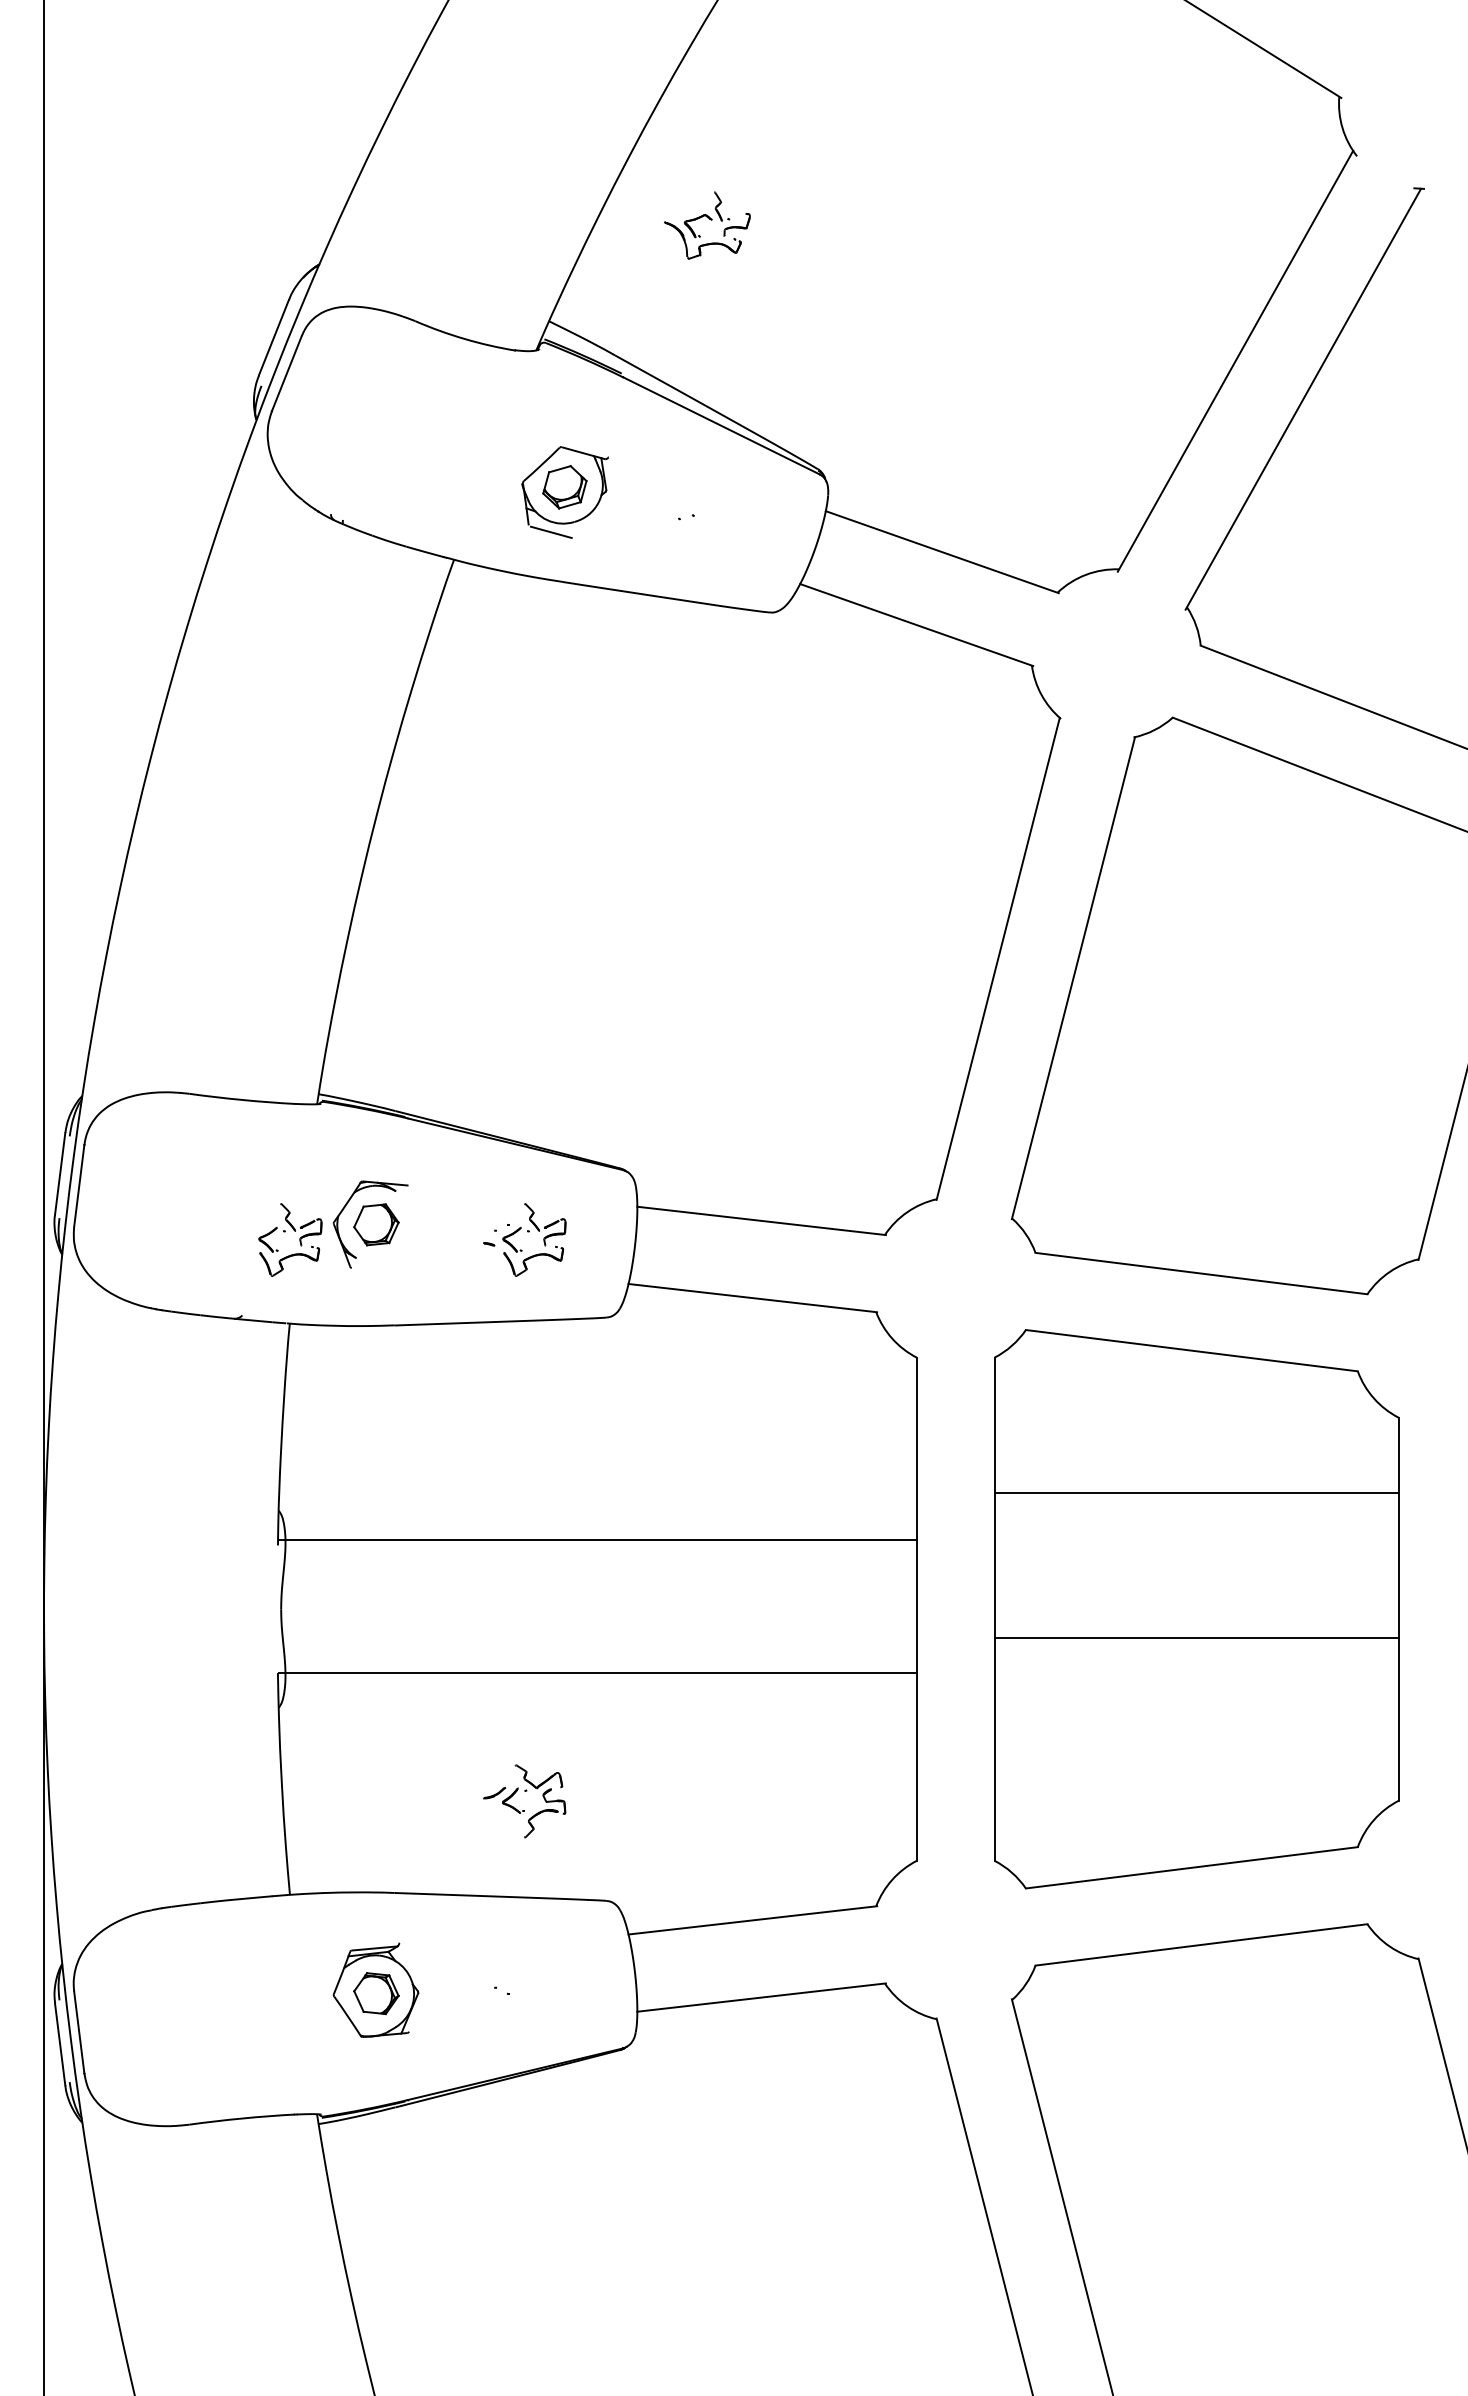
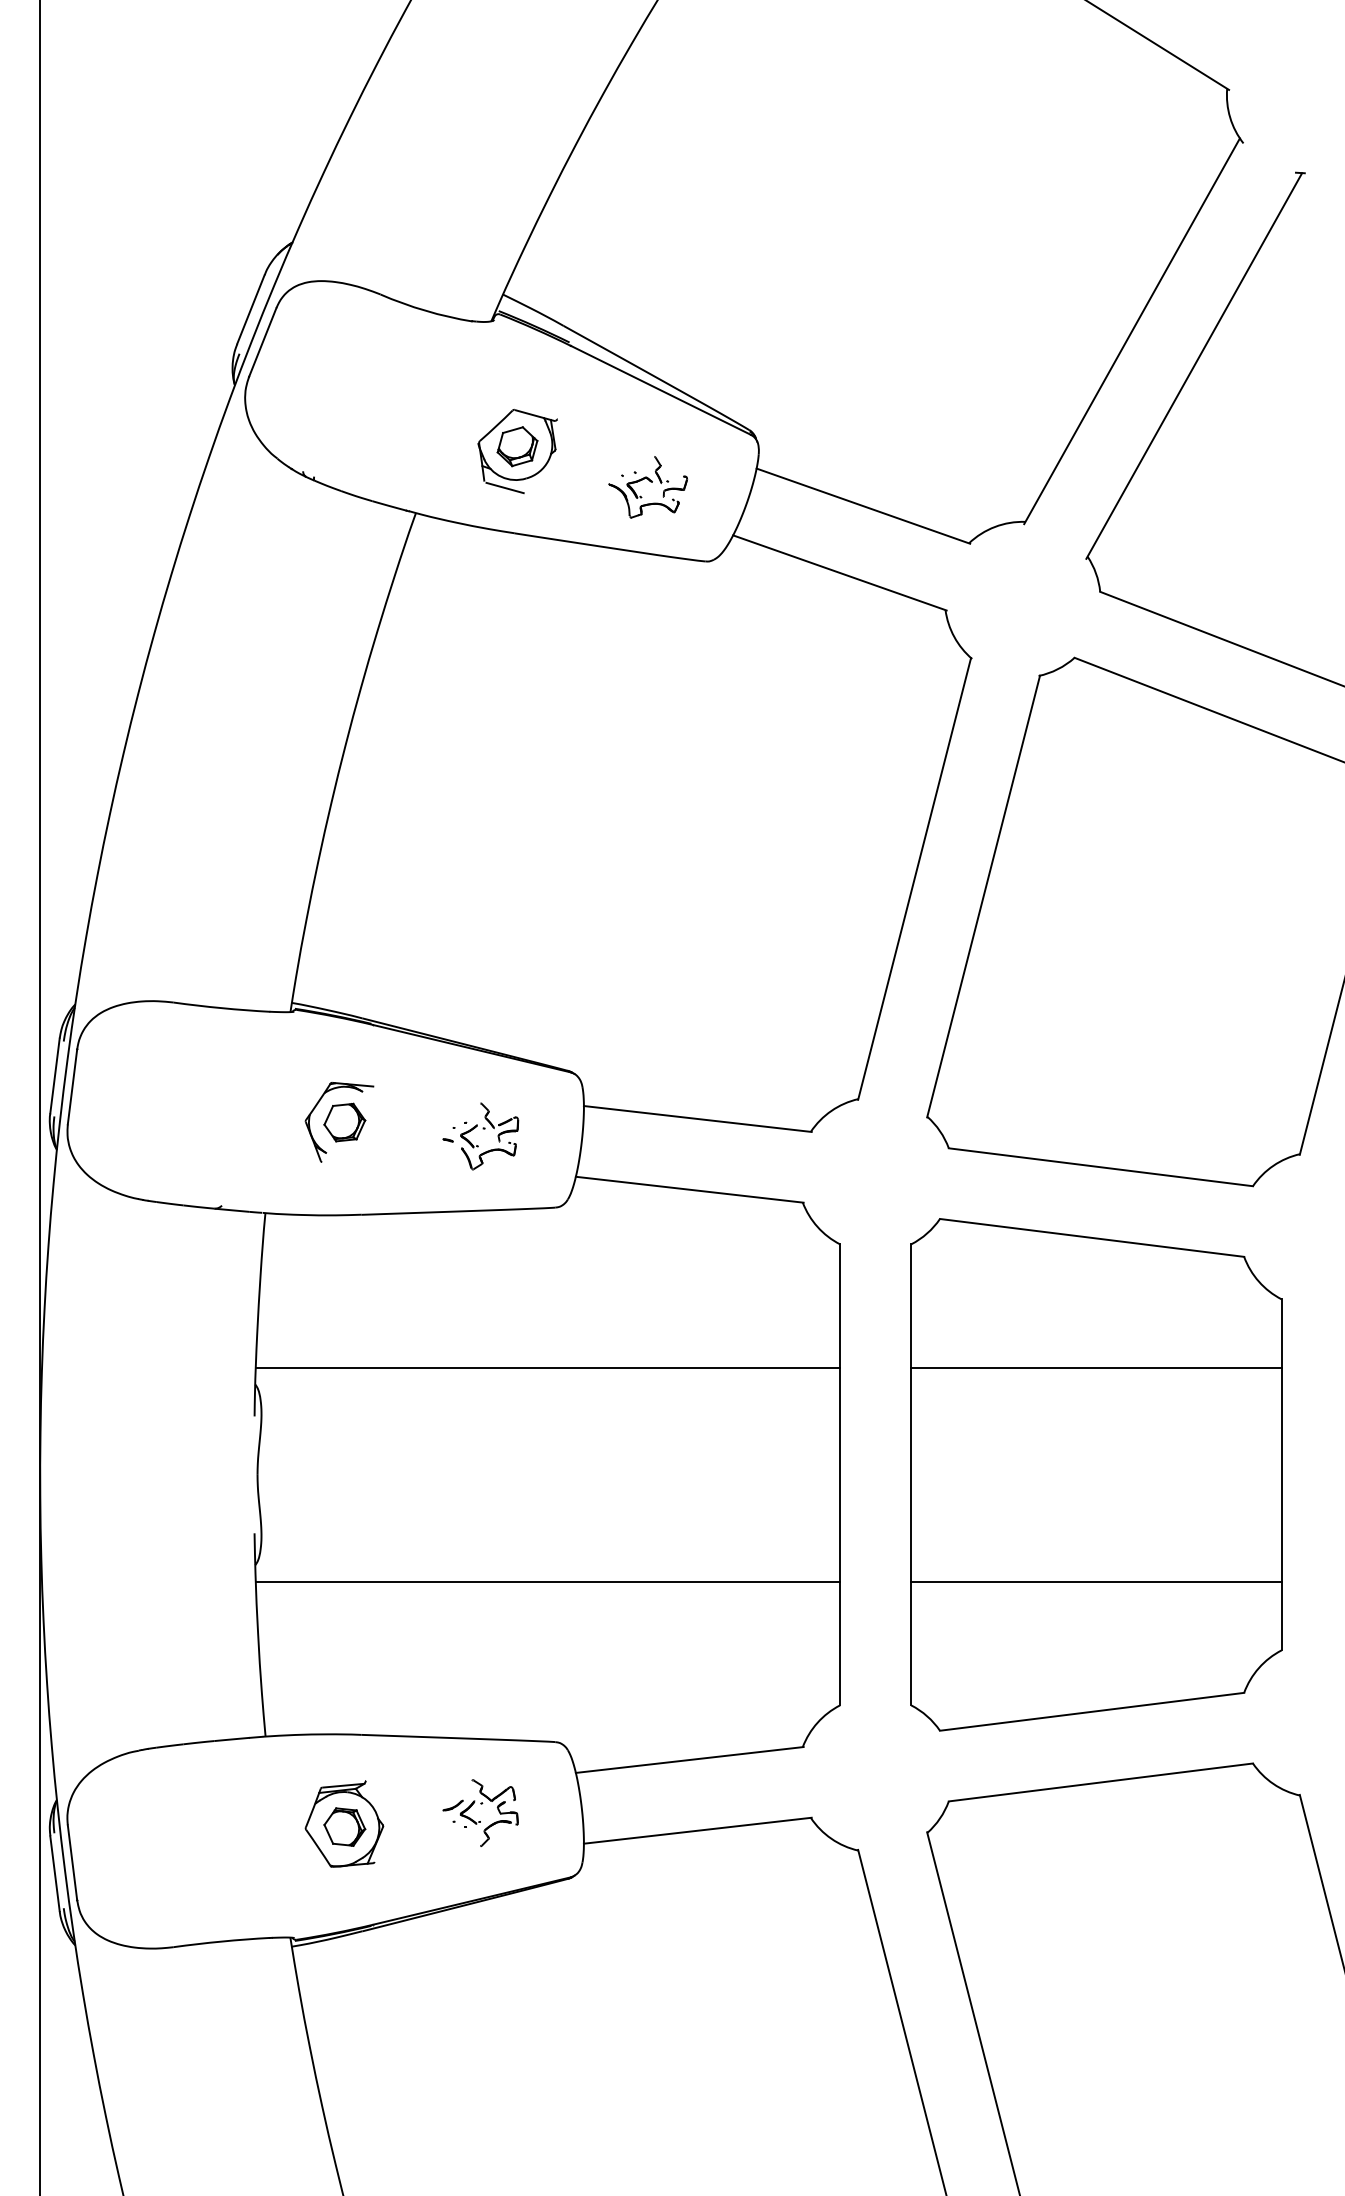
part: (707, 225) -> (648, 487), moved
part: (285, 1232) -> (261, 1129), removed
line: (597, 1539) -> (547, 1367), moved
line: (1196, 1637) -> (1096, 1581), moved
line: (597, 1672) -> (547, 1581), moved
part: (524, 1810) -> (480, 1821), moved

